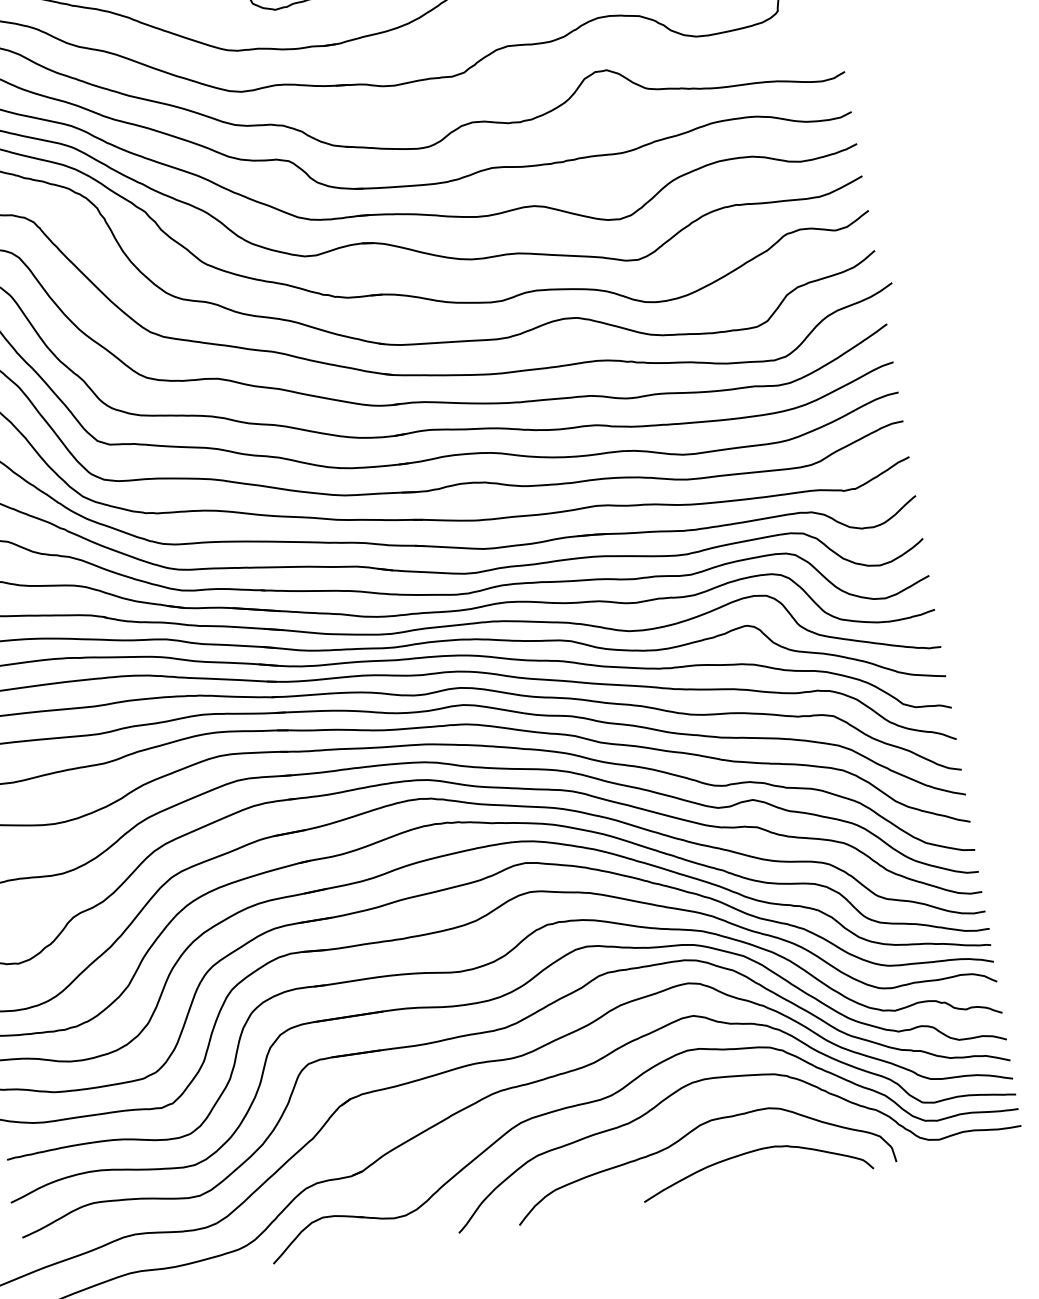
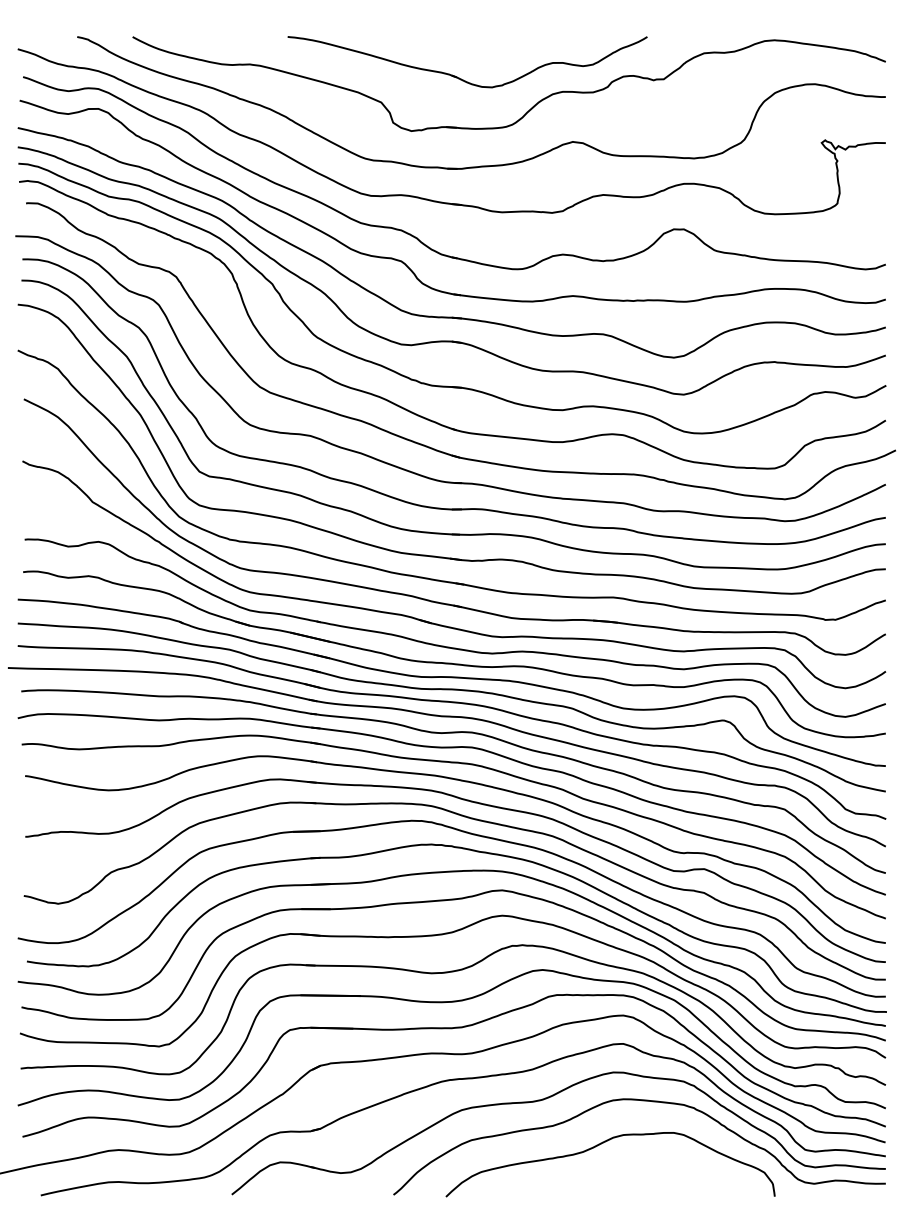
curve: (753, 1152) -> (654, 1168), removed

